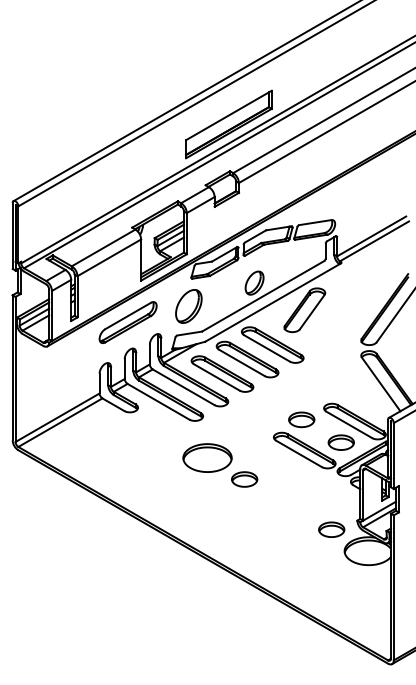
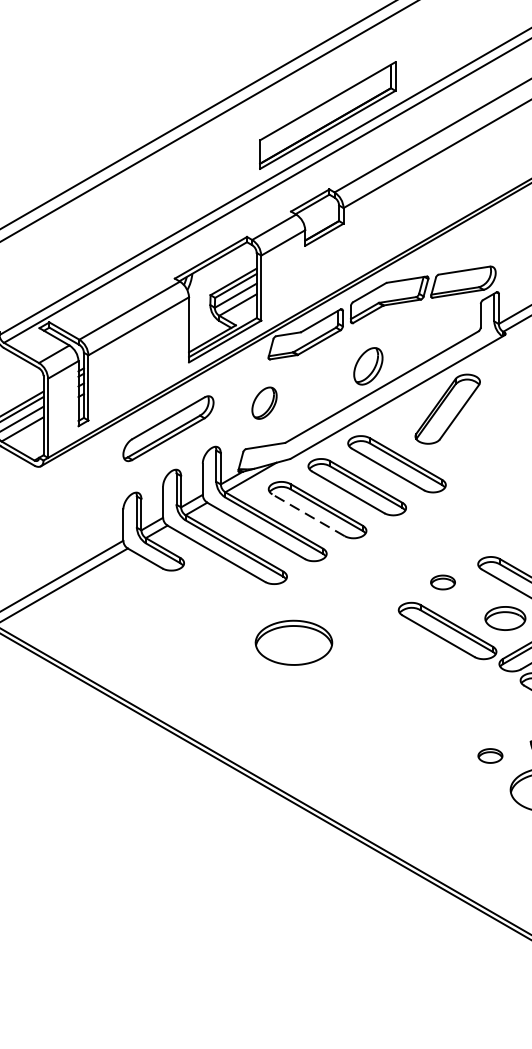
part: (188, 306) -> (263, 403), size x0.6
line: (216, 377) -> (308, 515), solid -> dashed
part: (301, 419) -> (442, 581), size x0.6
part: (244, 479) -> (352, 676), removed
part: (331, 529) -> (489, 755), size x0.6

